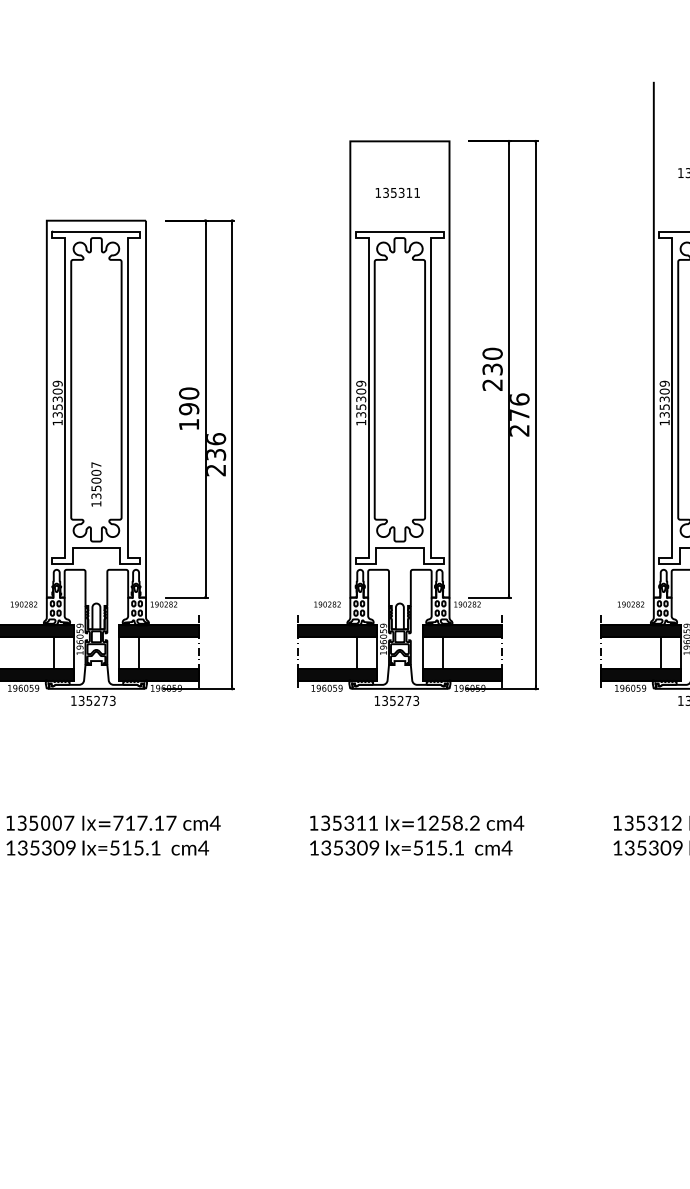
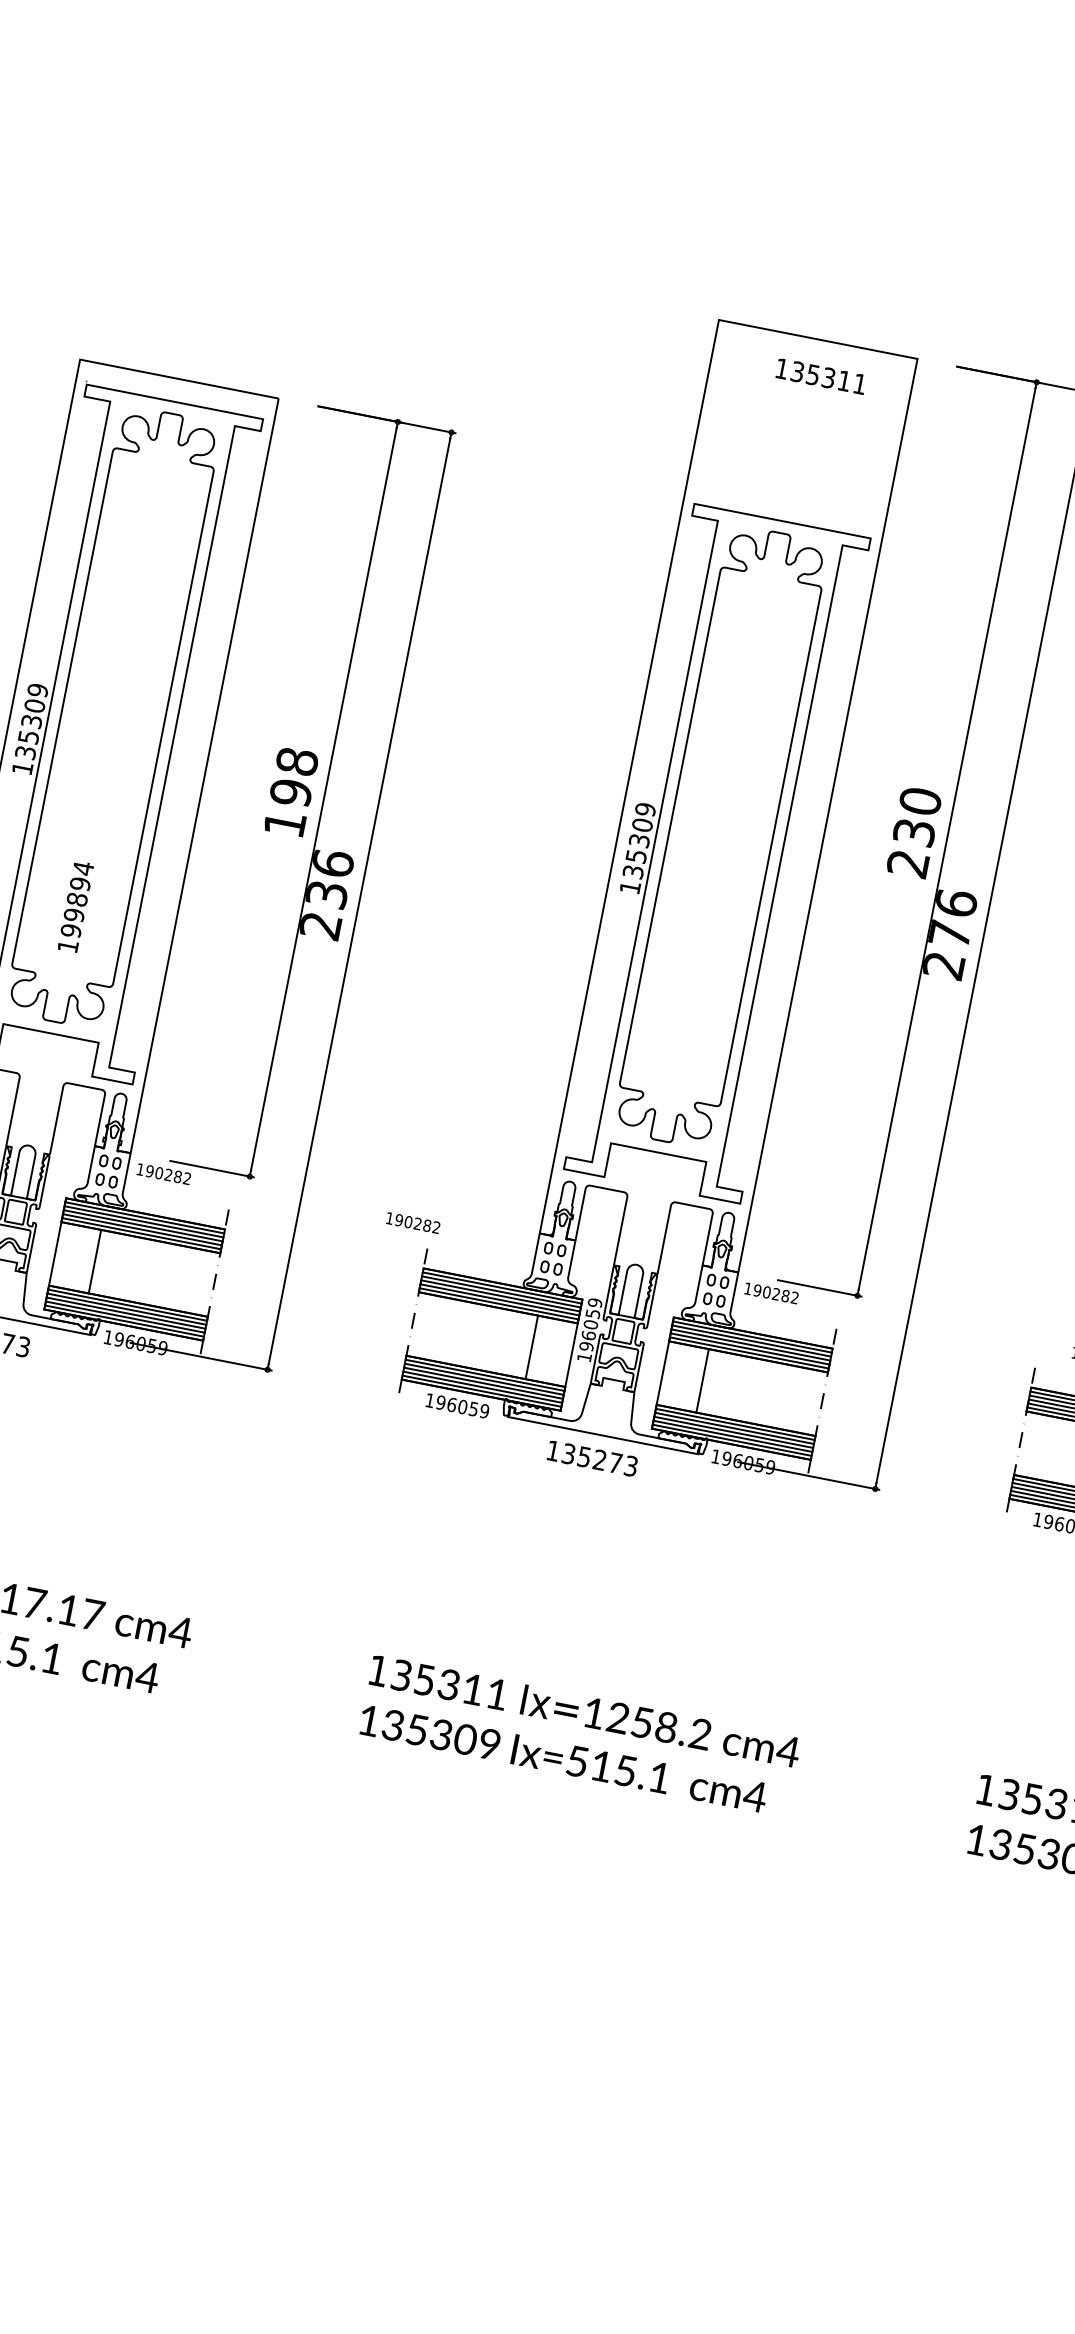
text: (397, 192) -> (820, 375), moved
text: (189, 393) -> (297, 761), 190 -> 198
text: (96, 480) -> (77, 899), 135007 -> 199894
text: (327, 604) -> (413, 1222), moved

